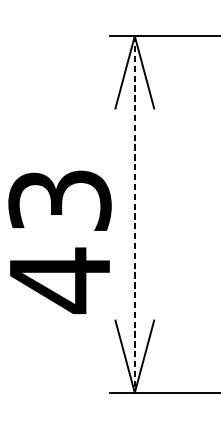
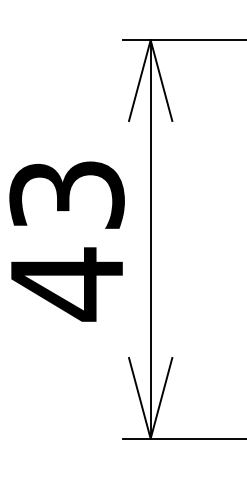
line: (134, 214) -> (150, 239), dashed -> solid
text: (59, 242) -> (66, 241), moved

